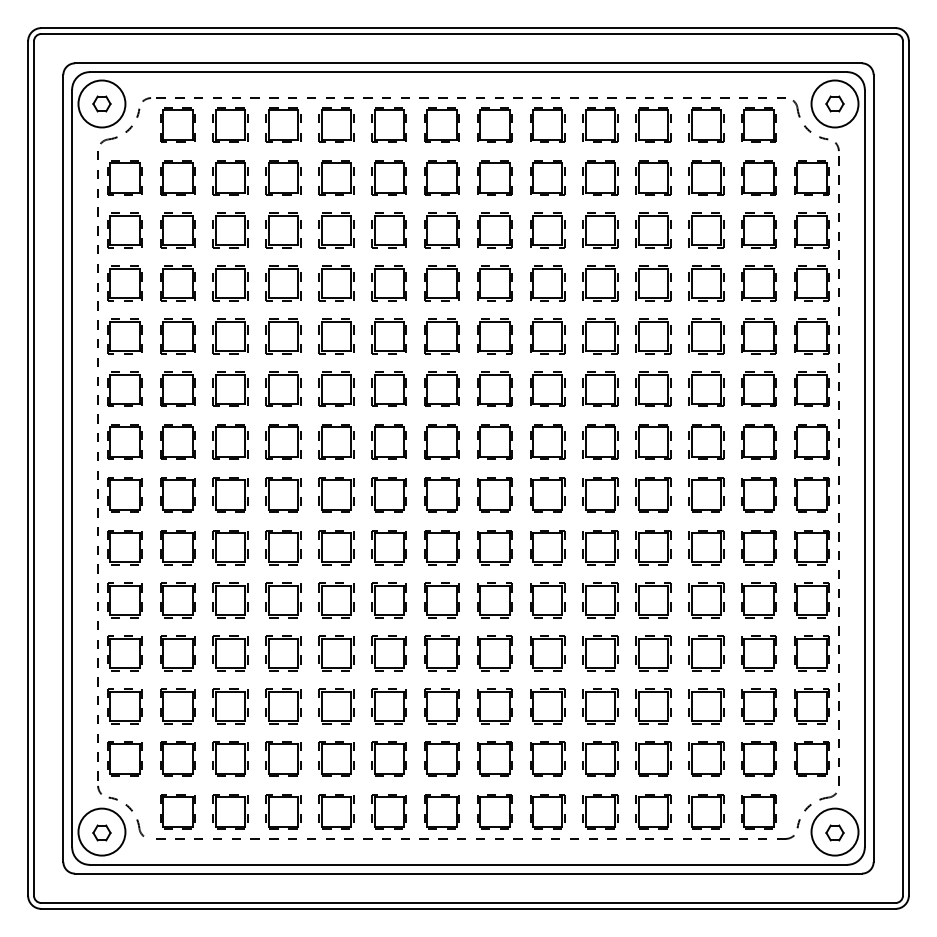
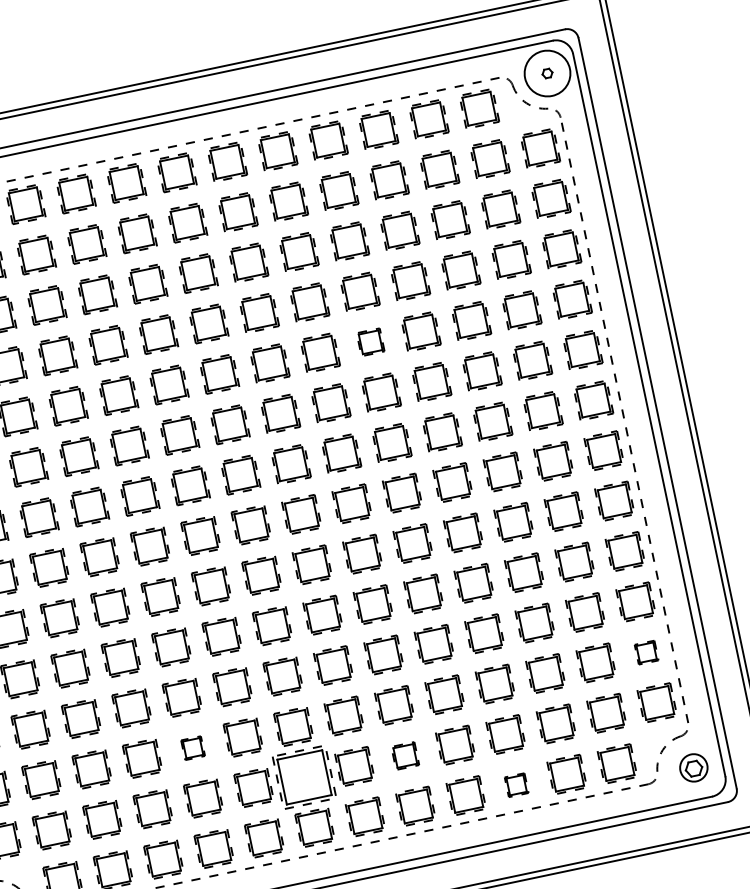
part: (834, 103) -> (546, 73), size x0.6
part: (600, 336) -> (370, 342), size x0.7
part: (336, 706) -> (193, 748), size x0.6
part: (811, 706) -> (646, 652), size x0.6
part: (441, 758) -> (303, 776), size x1.6
part: (547, 758) -> (404, 755), size x0.7
part: (653, 811) -> (516, 784), size x0.6
circle: (834, 831) -> (693, 767), size x0.6

